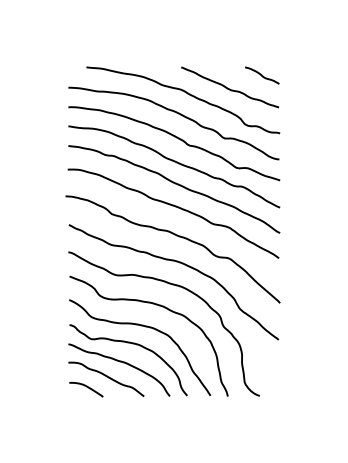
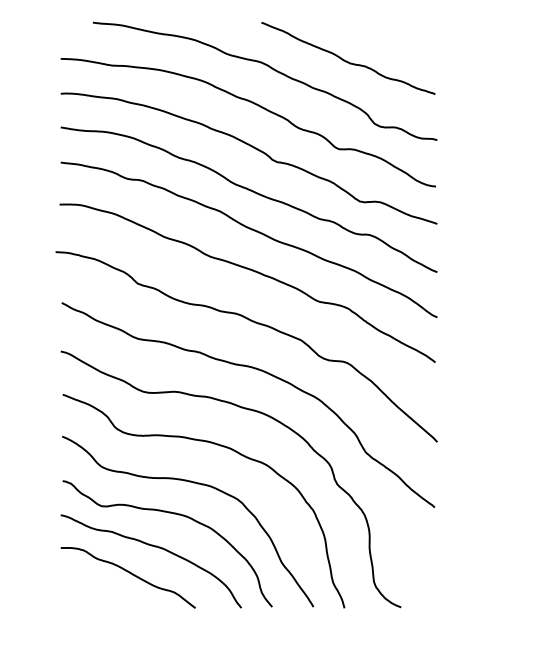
curve: (262, 75) -> (406, 37), removed
curve: (86, 387) -> (92, 592), removed

